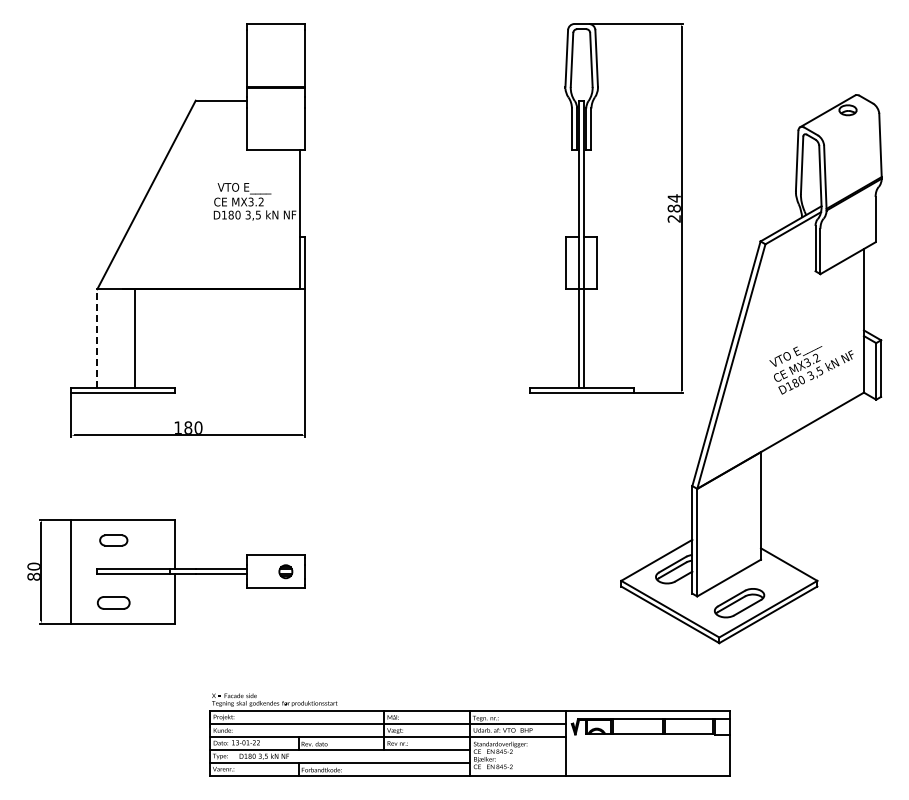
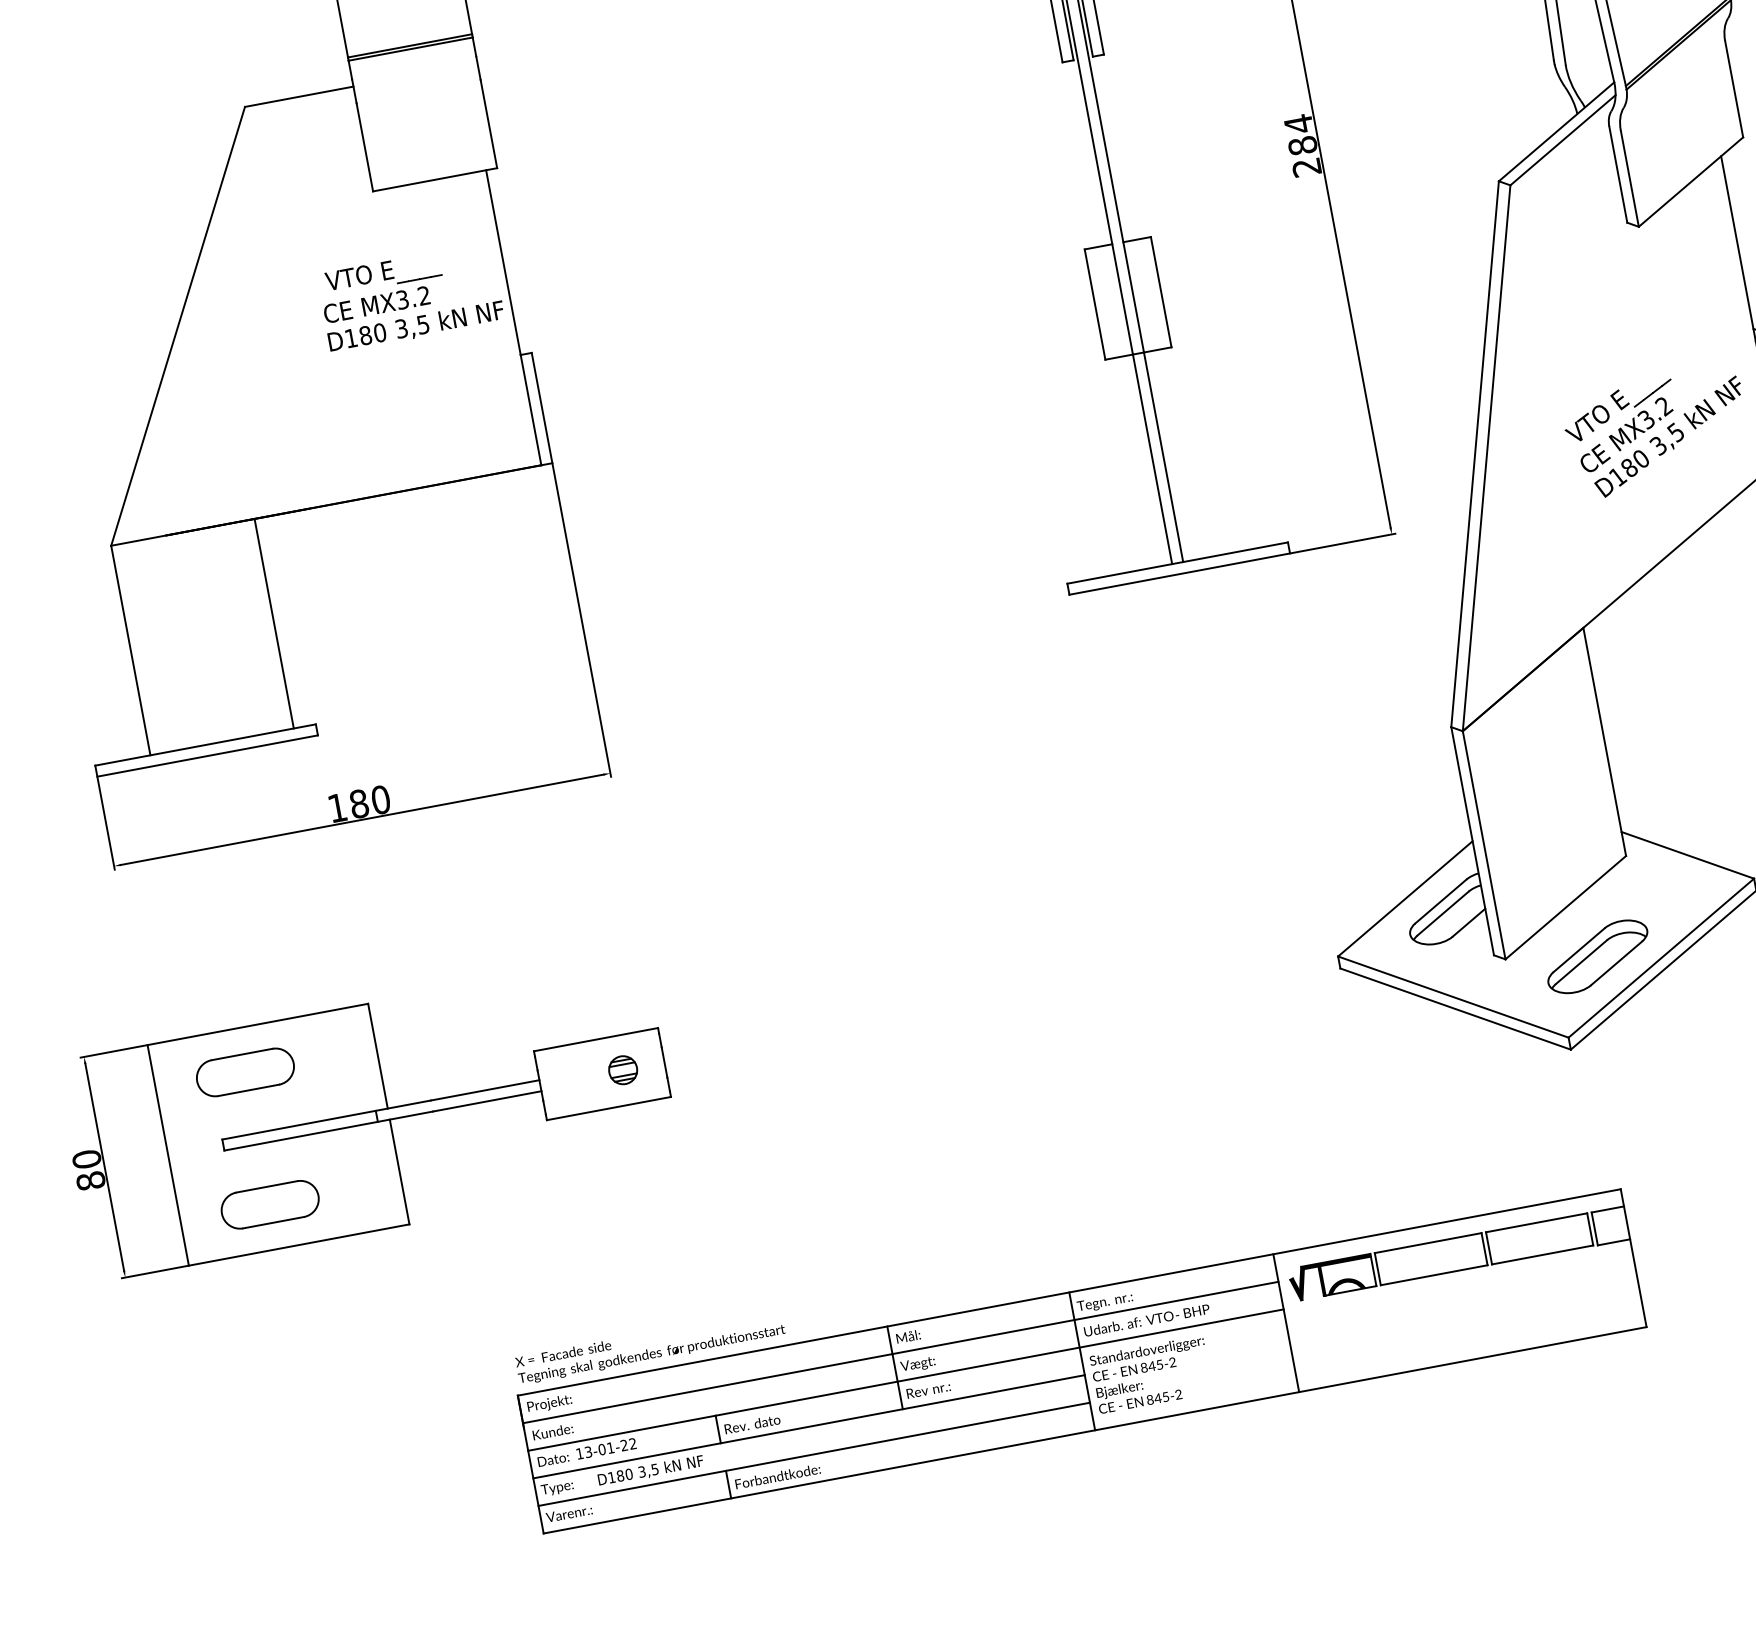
line: (97, 338) -> (131, 650), dashed -> solid
line: (134, 338) -> (273, 623), moved
part: (113, 540) -> (245, 1072), size x1.67
part: (113, 602) -> (269, 1203), size x1.43

